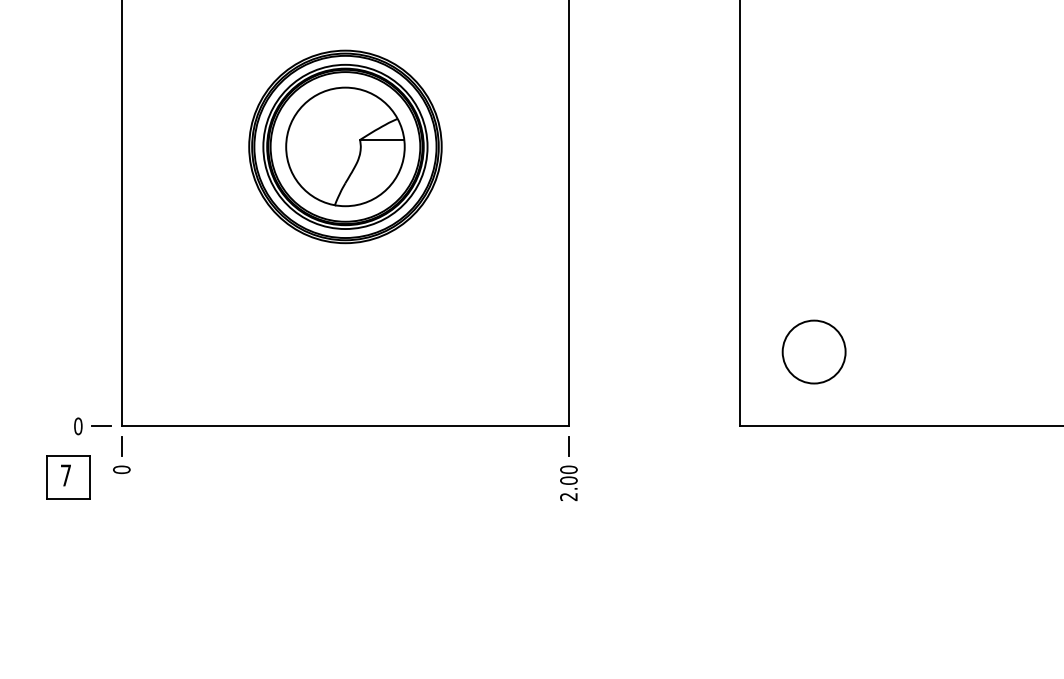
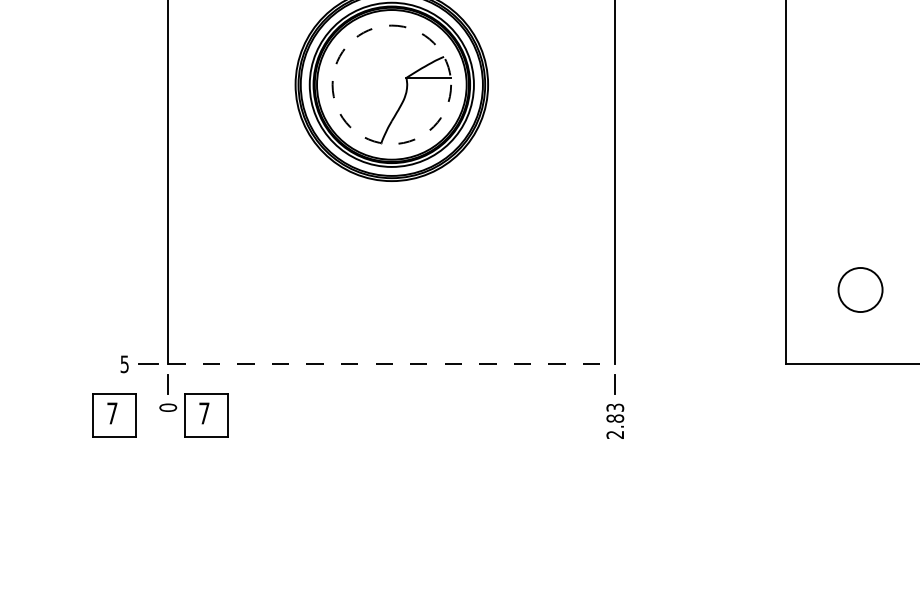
circle: (345, 146) -> (391, 84), solid -> dashed
circle: (813, 351) -> (859, 289), size x0.7
text: (78, 426) -> (124, 364), 0 -> 5
line: (345, 426) -> (391, 364), solid -> dashed
text: (568, 474) -> (614, 412), 2.00 -> 2.83
part: (160, 477) -> (206, 415), added

